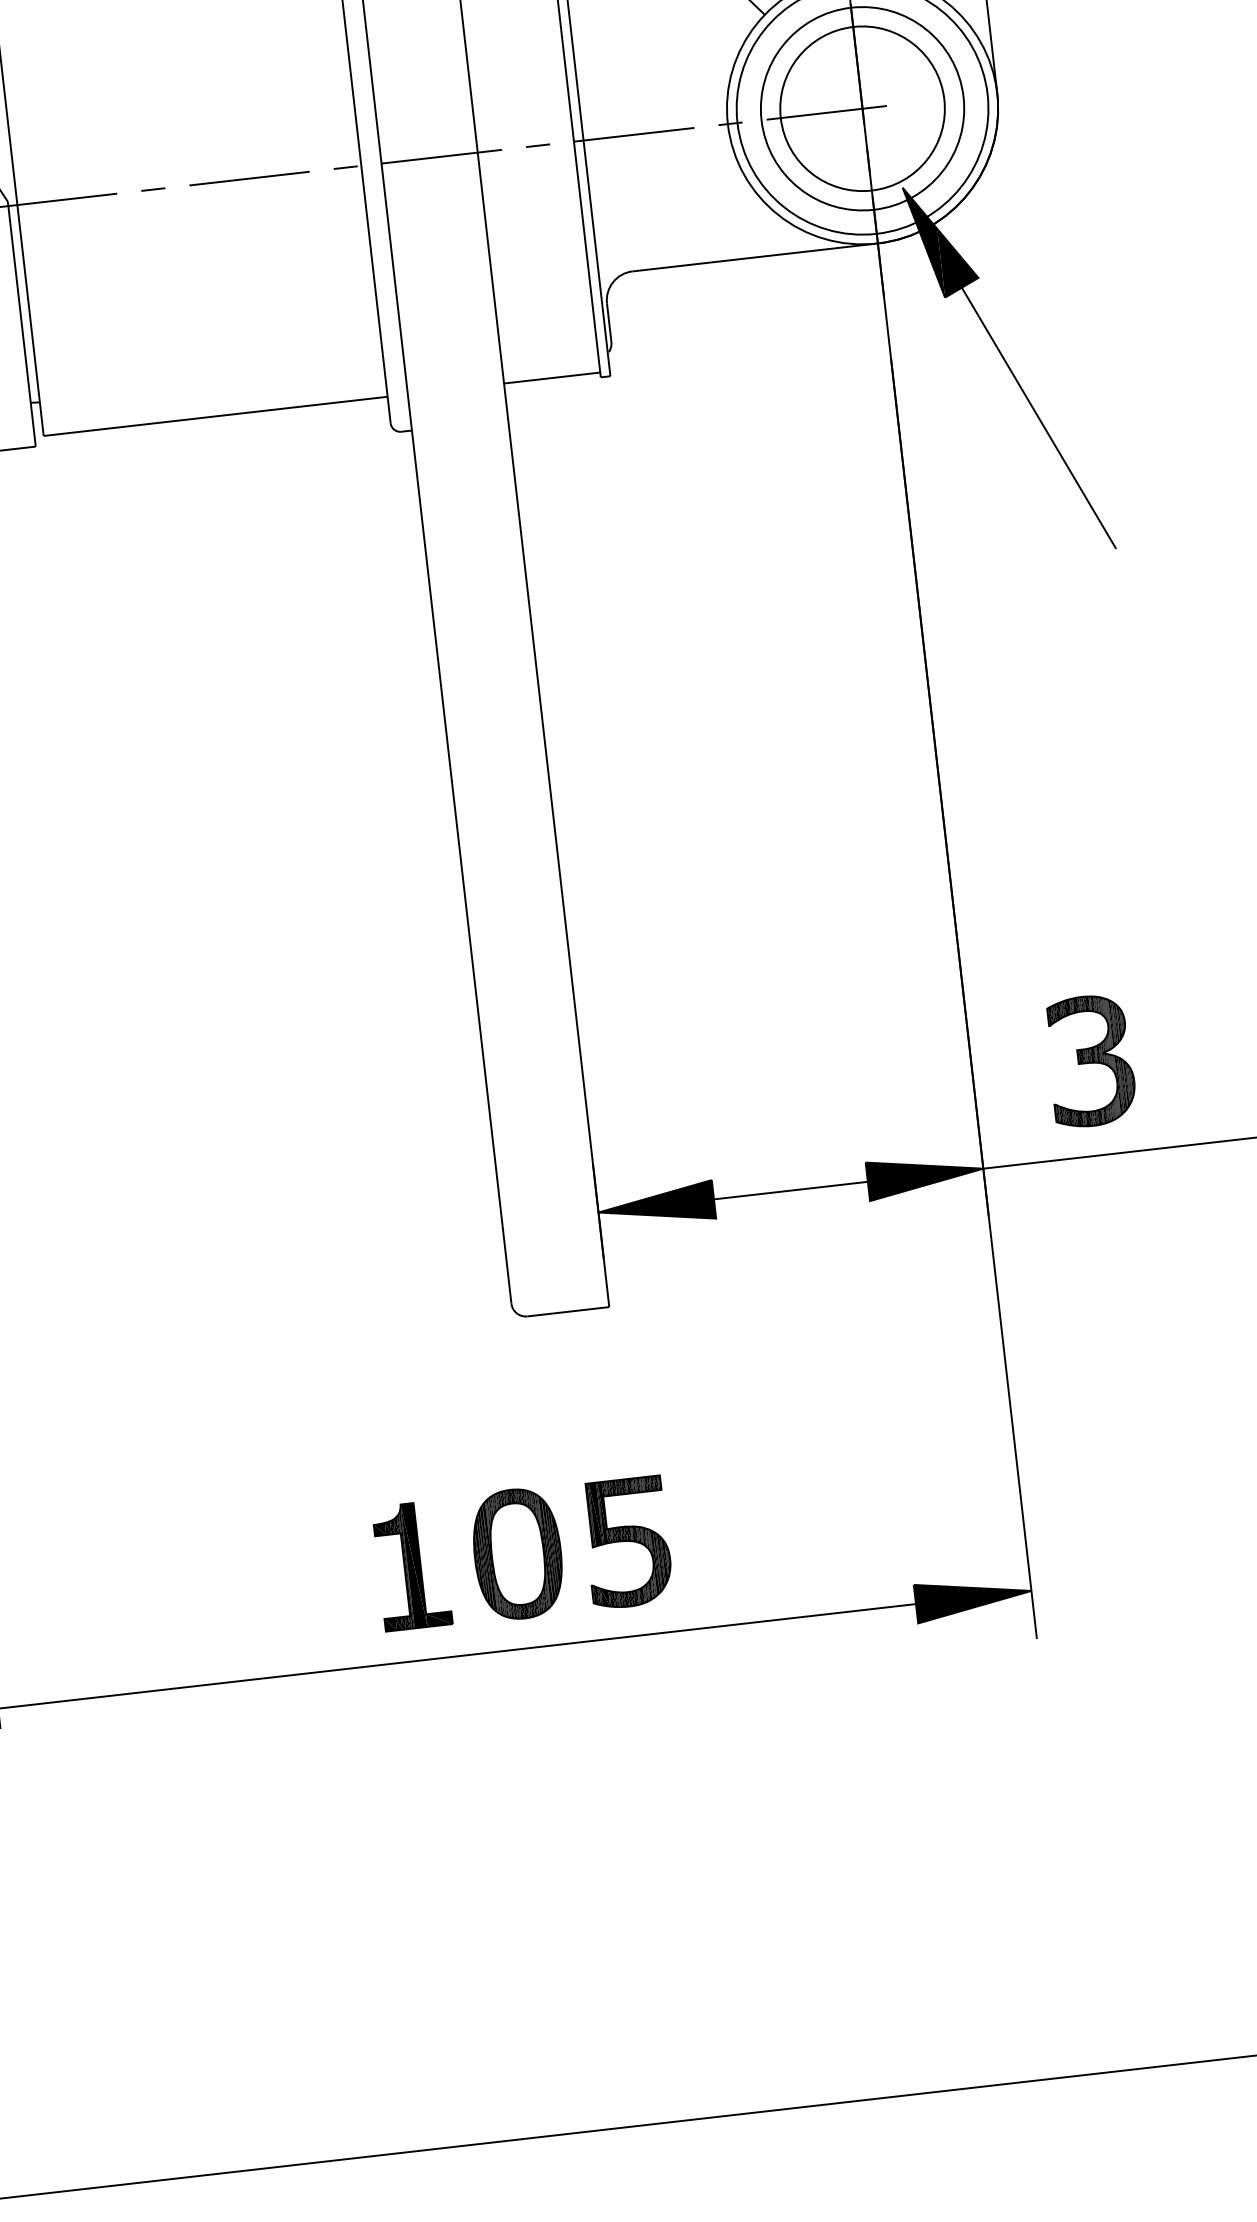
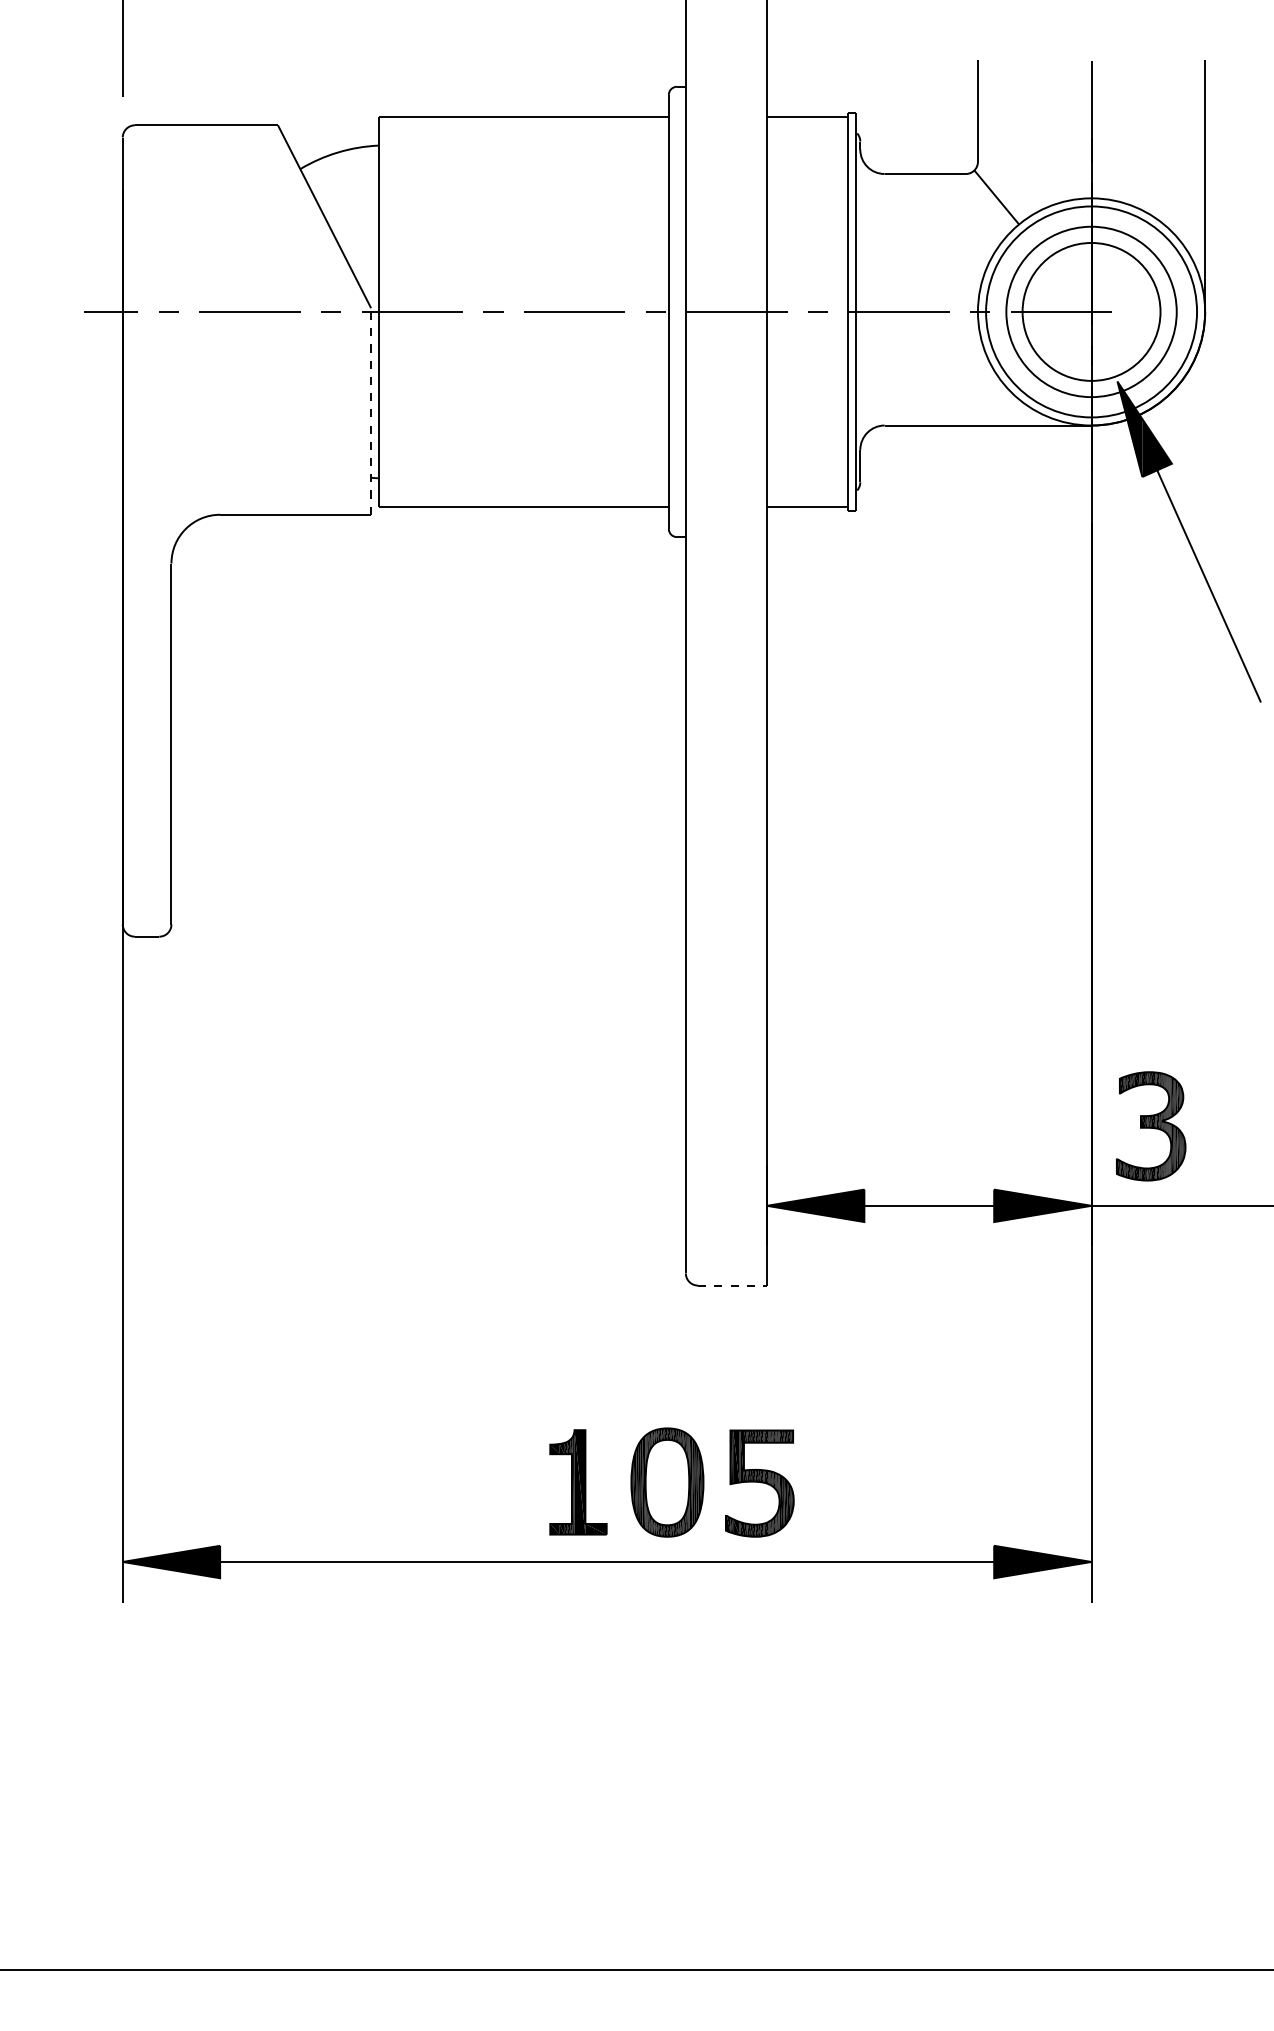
line: (22, 324) -> (371, 411), solid -> dashed
part: (1091, 1061) -> (1151, 1126), moved
line: (569, 1311) -> (733, 1285), solid -> dashed

